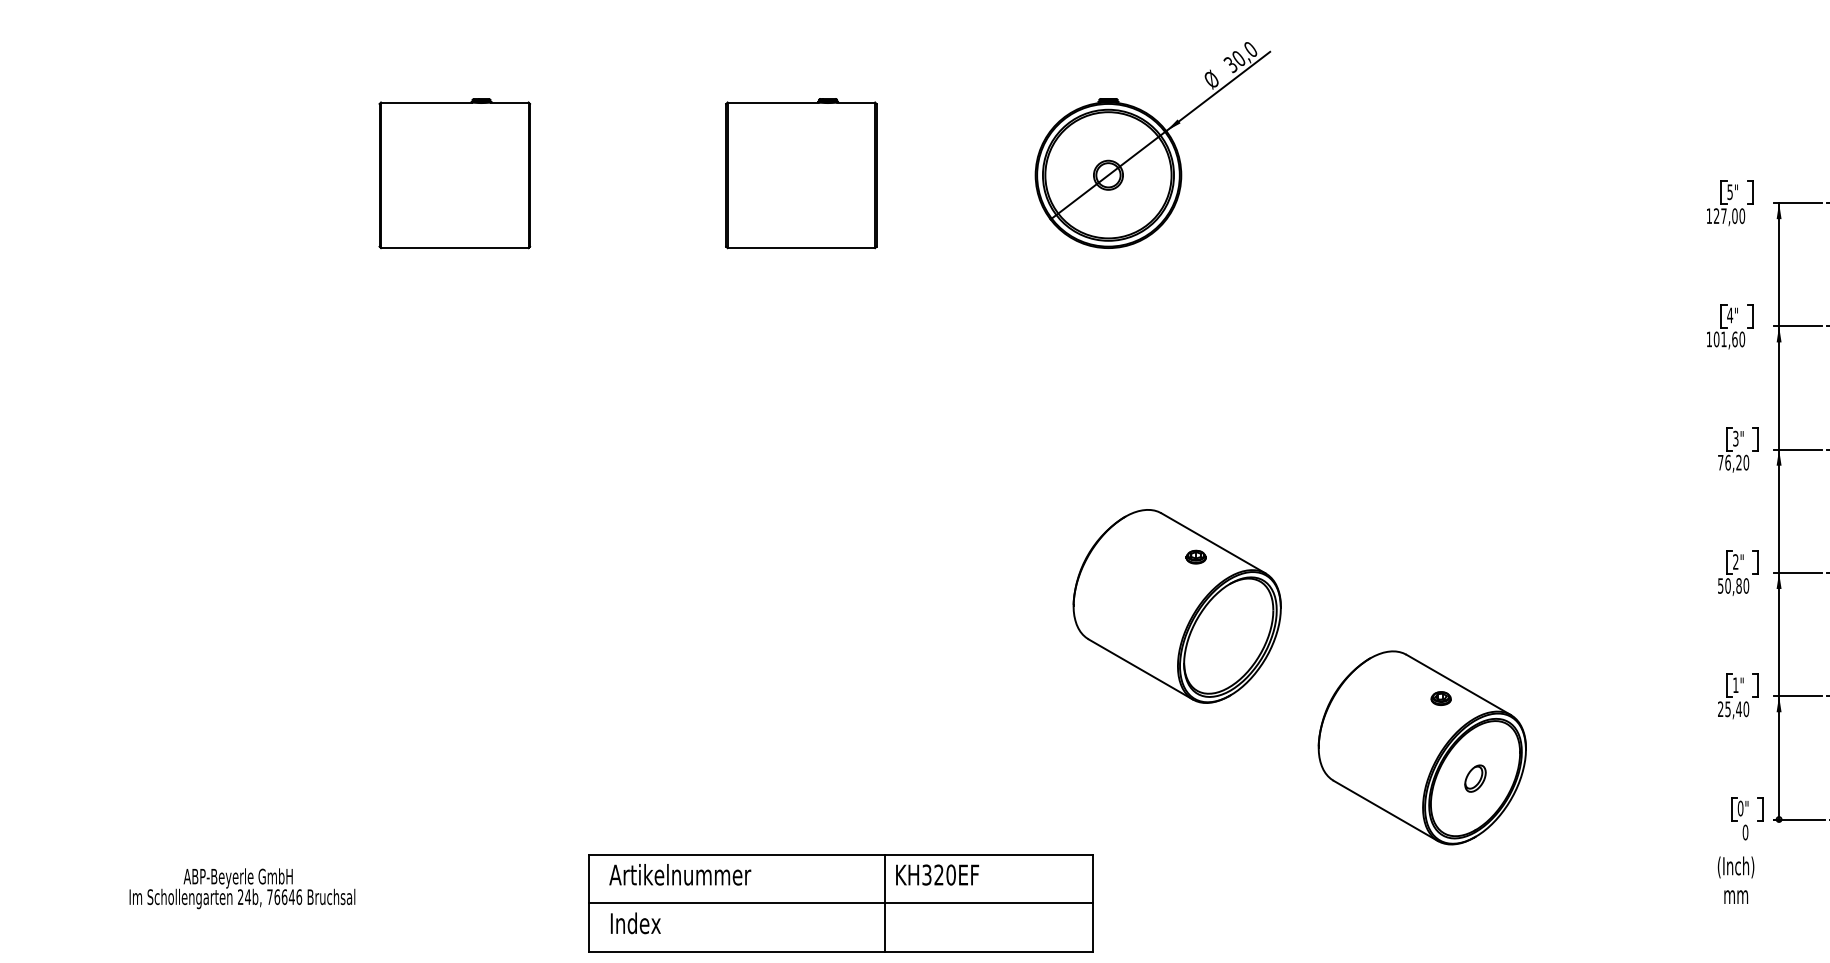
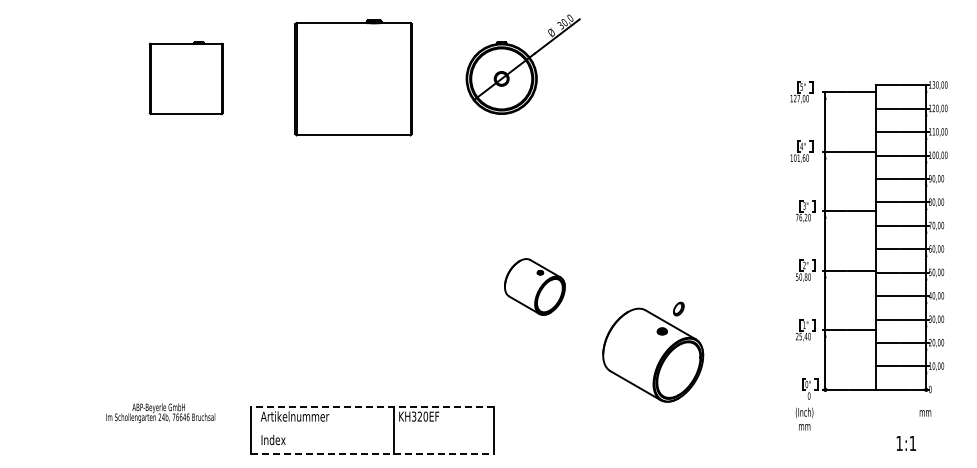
part: (801, 174) -> (353, 78), size x1.6
part: (1176, 605) -> (534, 286), size x0.6
part: (1474, 777) -> (678, 308), moved
line: (840, 854) -> (372, 406), solid -> dashed
text: (241, 887) -> (160, 412), moved
line: (840, 903) -> (372, 430), removed
line: (840, 951) -> (372, 453), solid -> dashed

